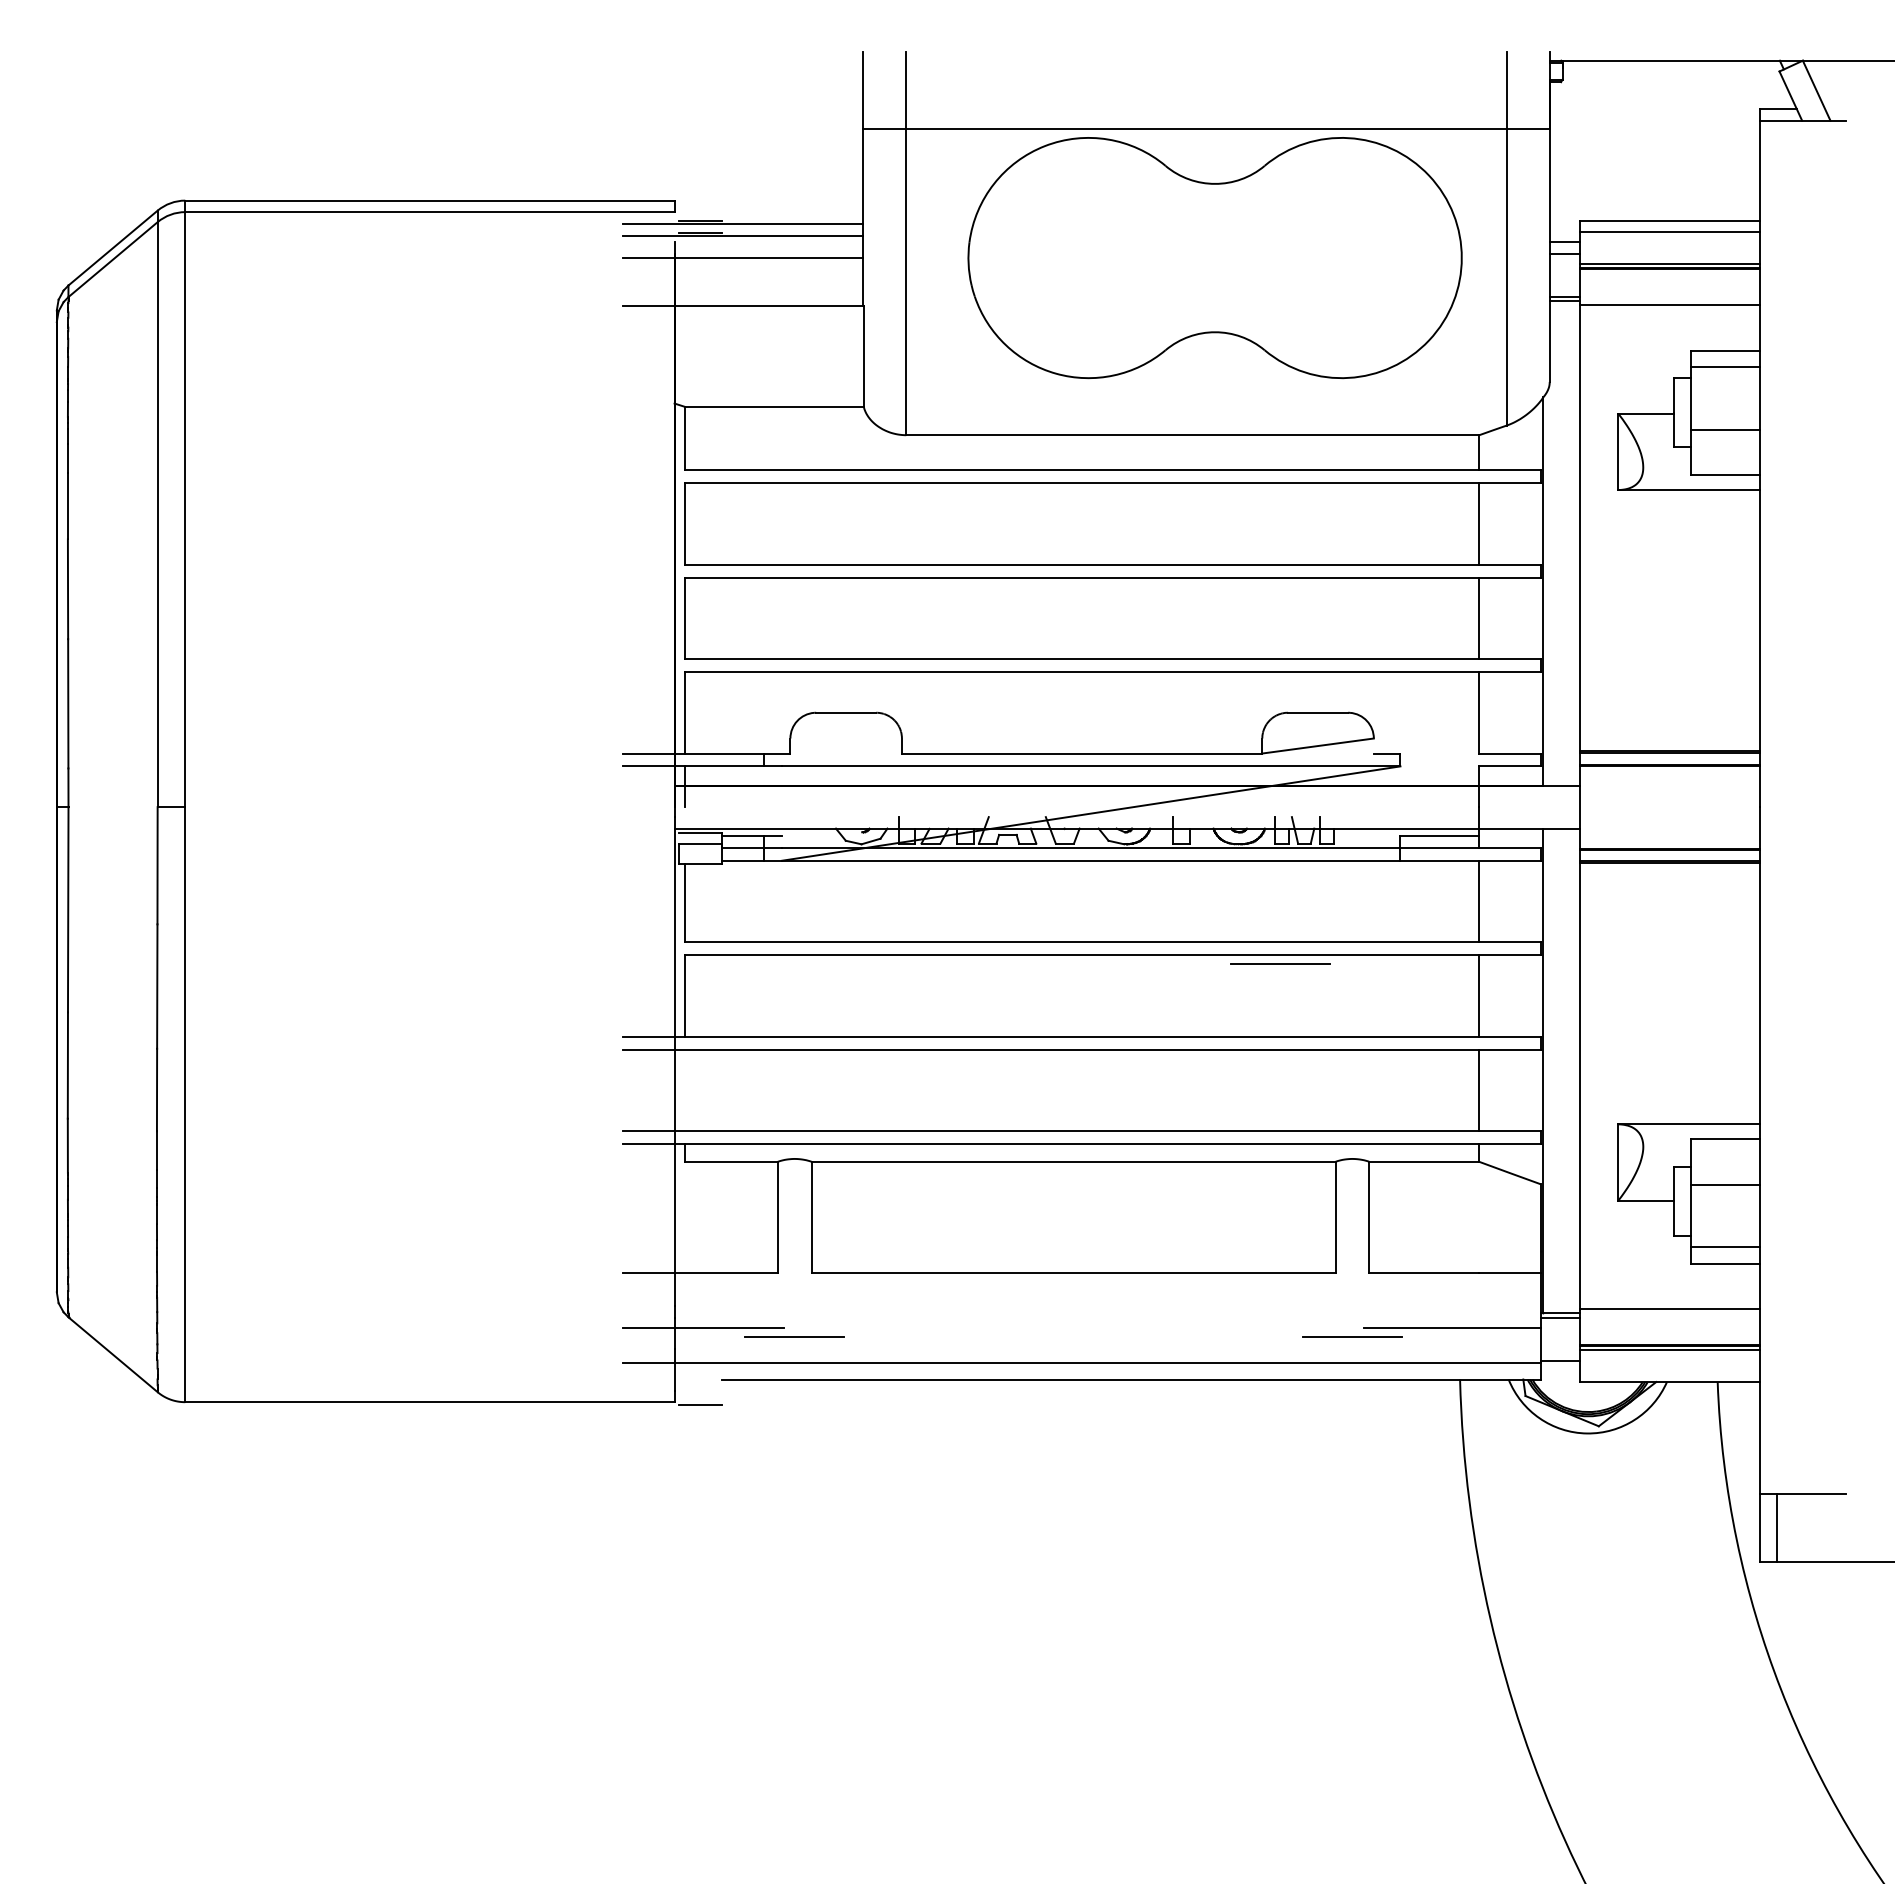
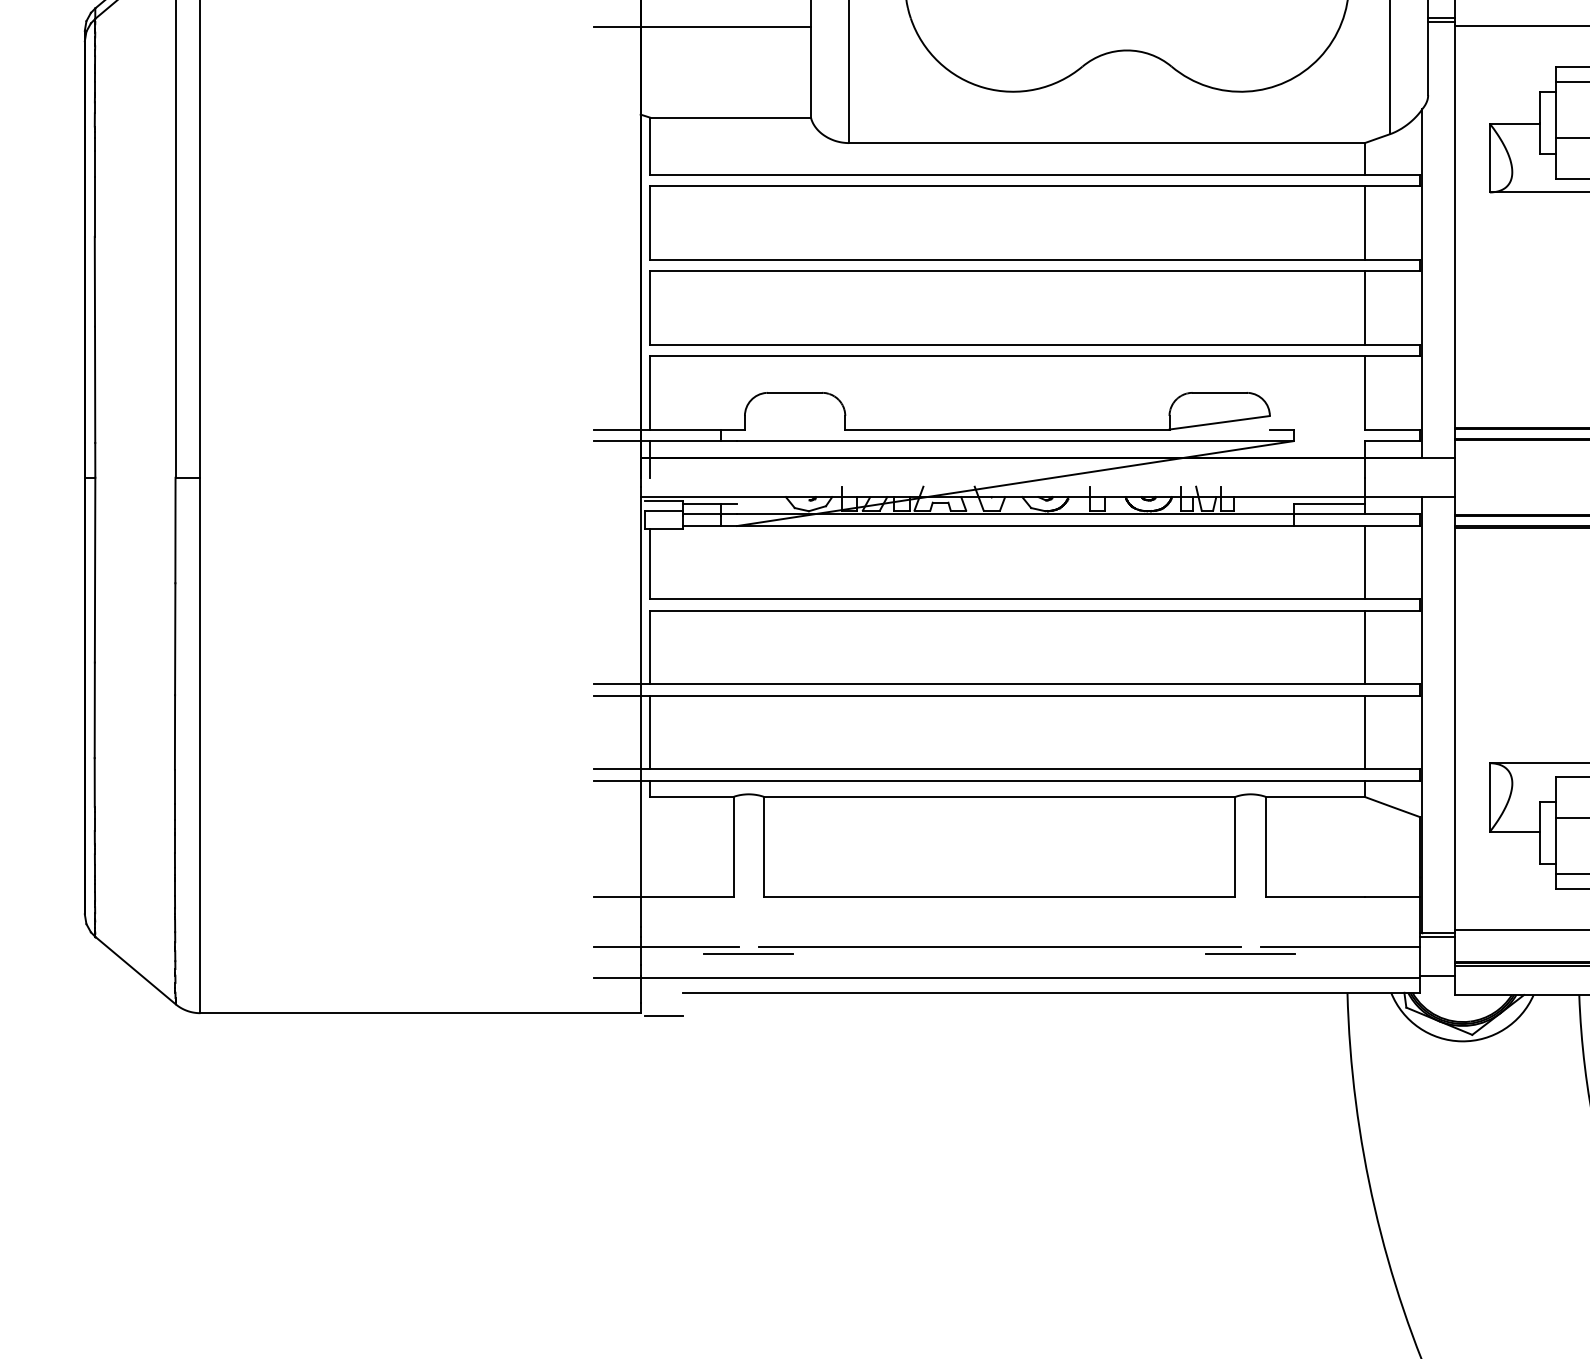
line: (1280, 963) -> (1185, 618), removed
line: (685, 1090) -> (650, 732), added
line: (1073, 1328) -> (999, 946), added

